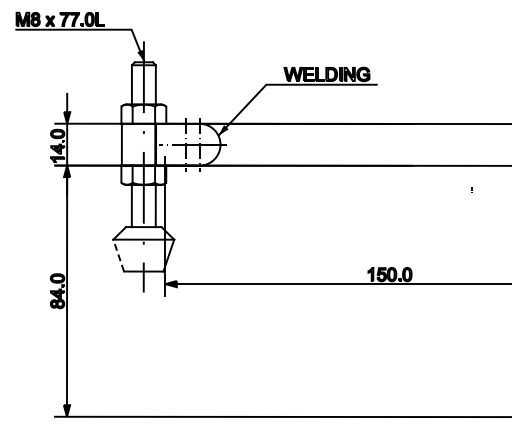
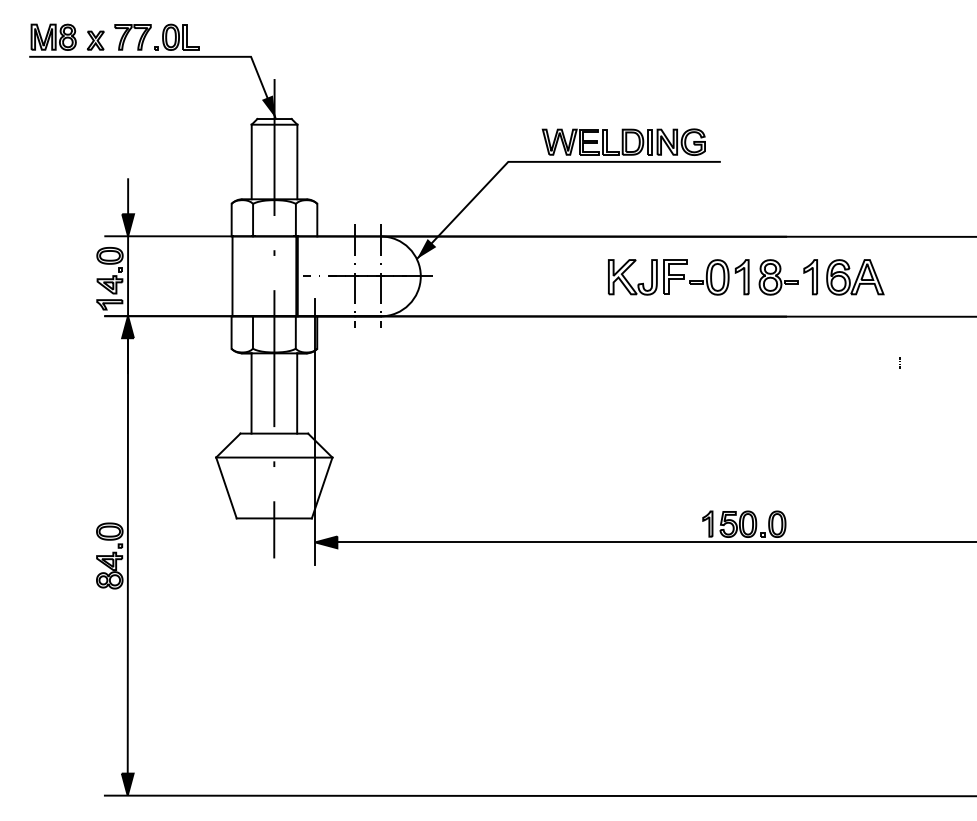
part: (391, 145) -> (747, 277), added
line: (118, 255) -> (226, 487), dashed -> solid

